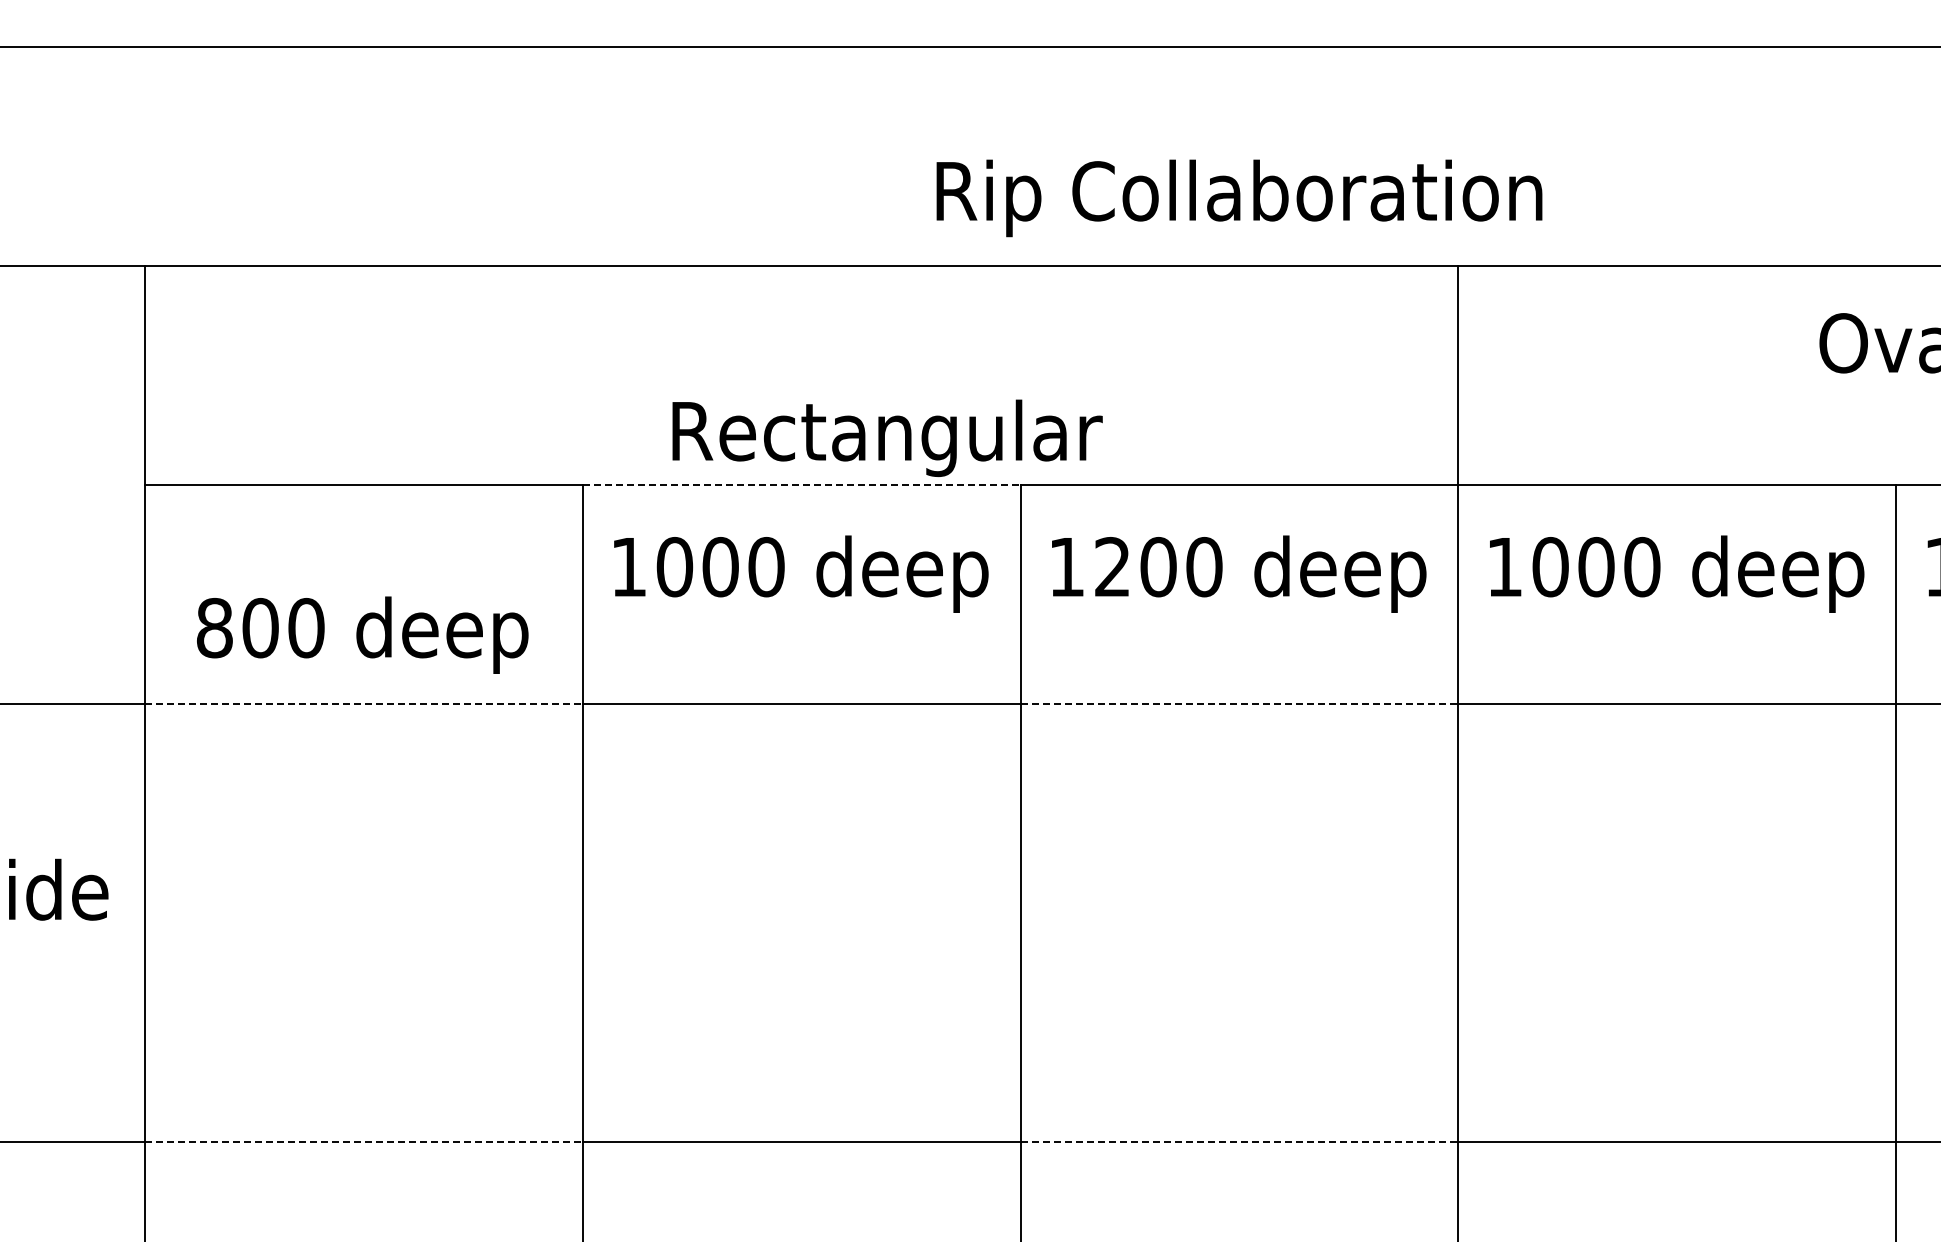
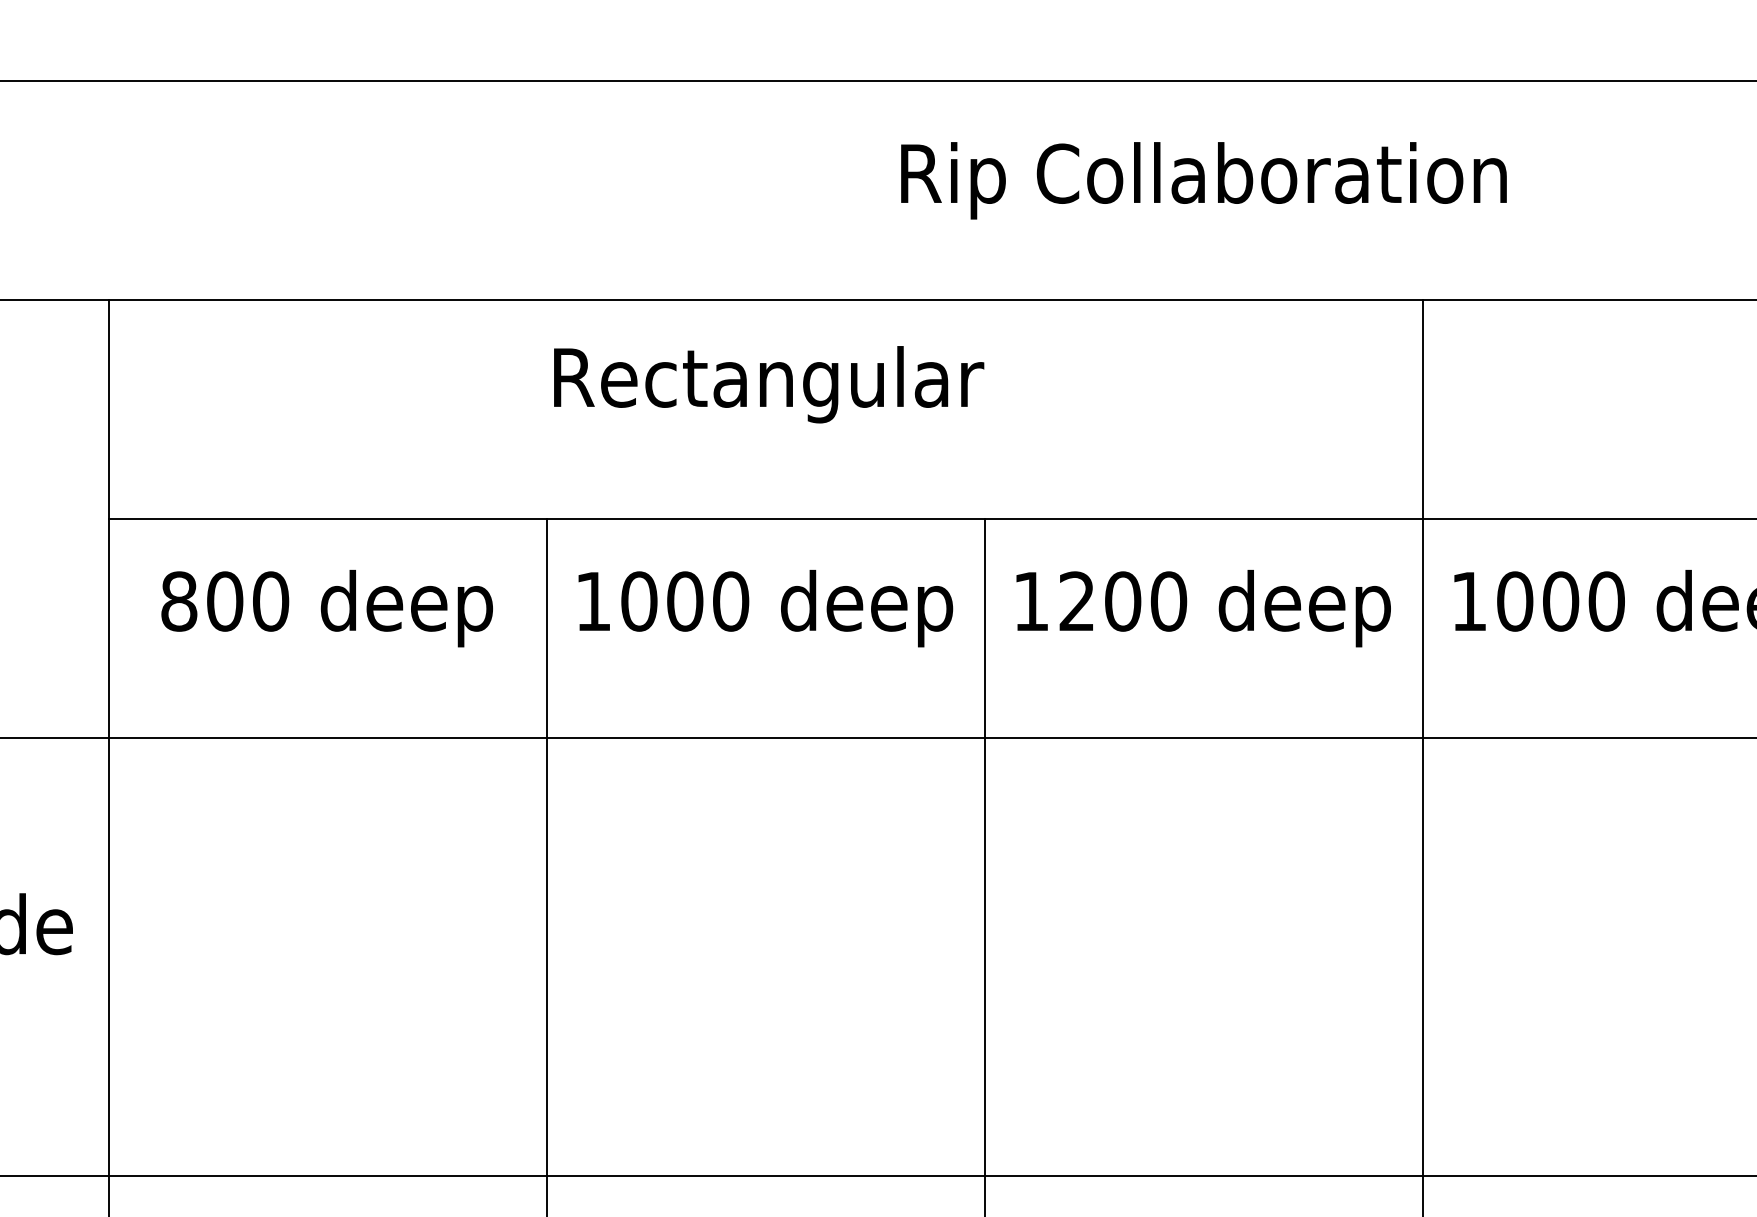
text: (1239, 198) -> (1203, 180), moved
text: (887, 438) -> (768, 384), moved
line: (801, 484) -> (765, 518), dashed -> solid
text: (362, 634) -> (326, 607), moved
line: (363, 703) -> (327, 737), dashed -> solid
line: (1239, 703) -> (1203, 737), dashed -> solid
line: (363, 1141) -> (327, 1175), dashed -> solid
line: (1239, 1141) -> (1203, 1175), dashed -> solid

